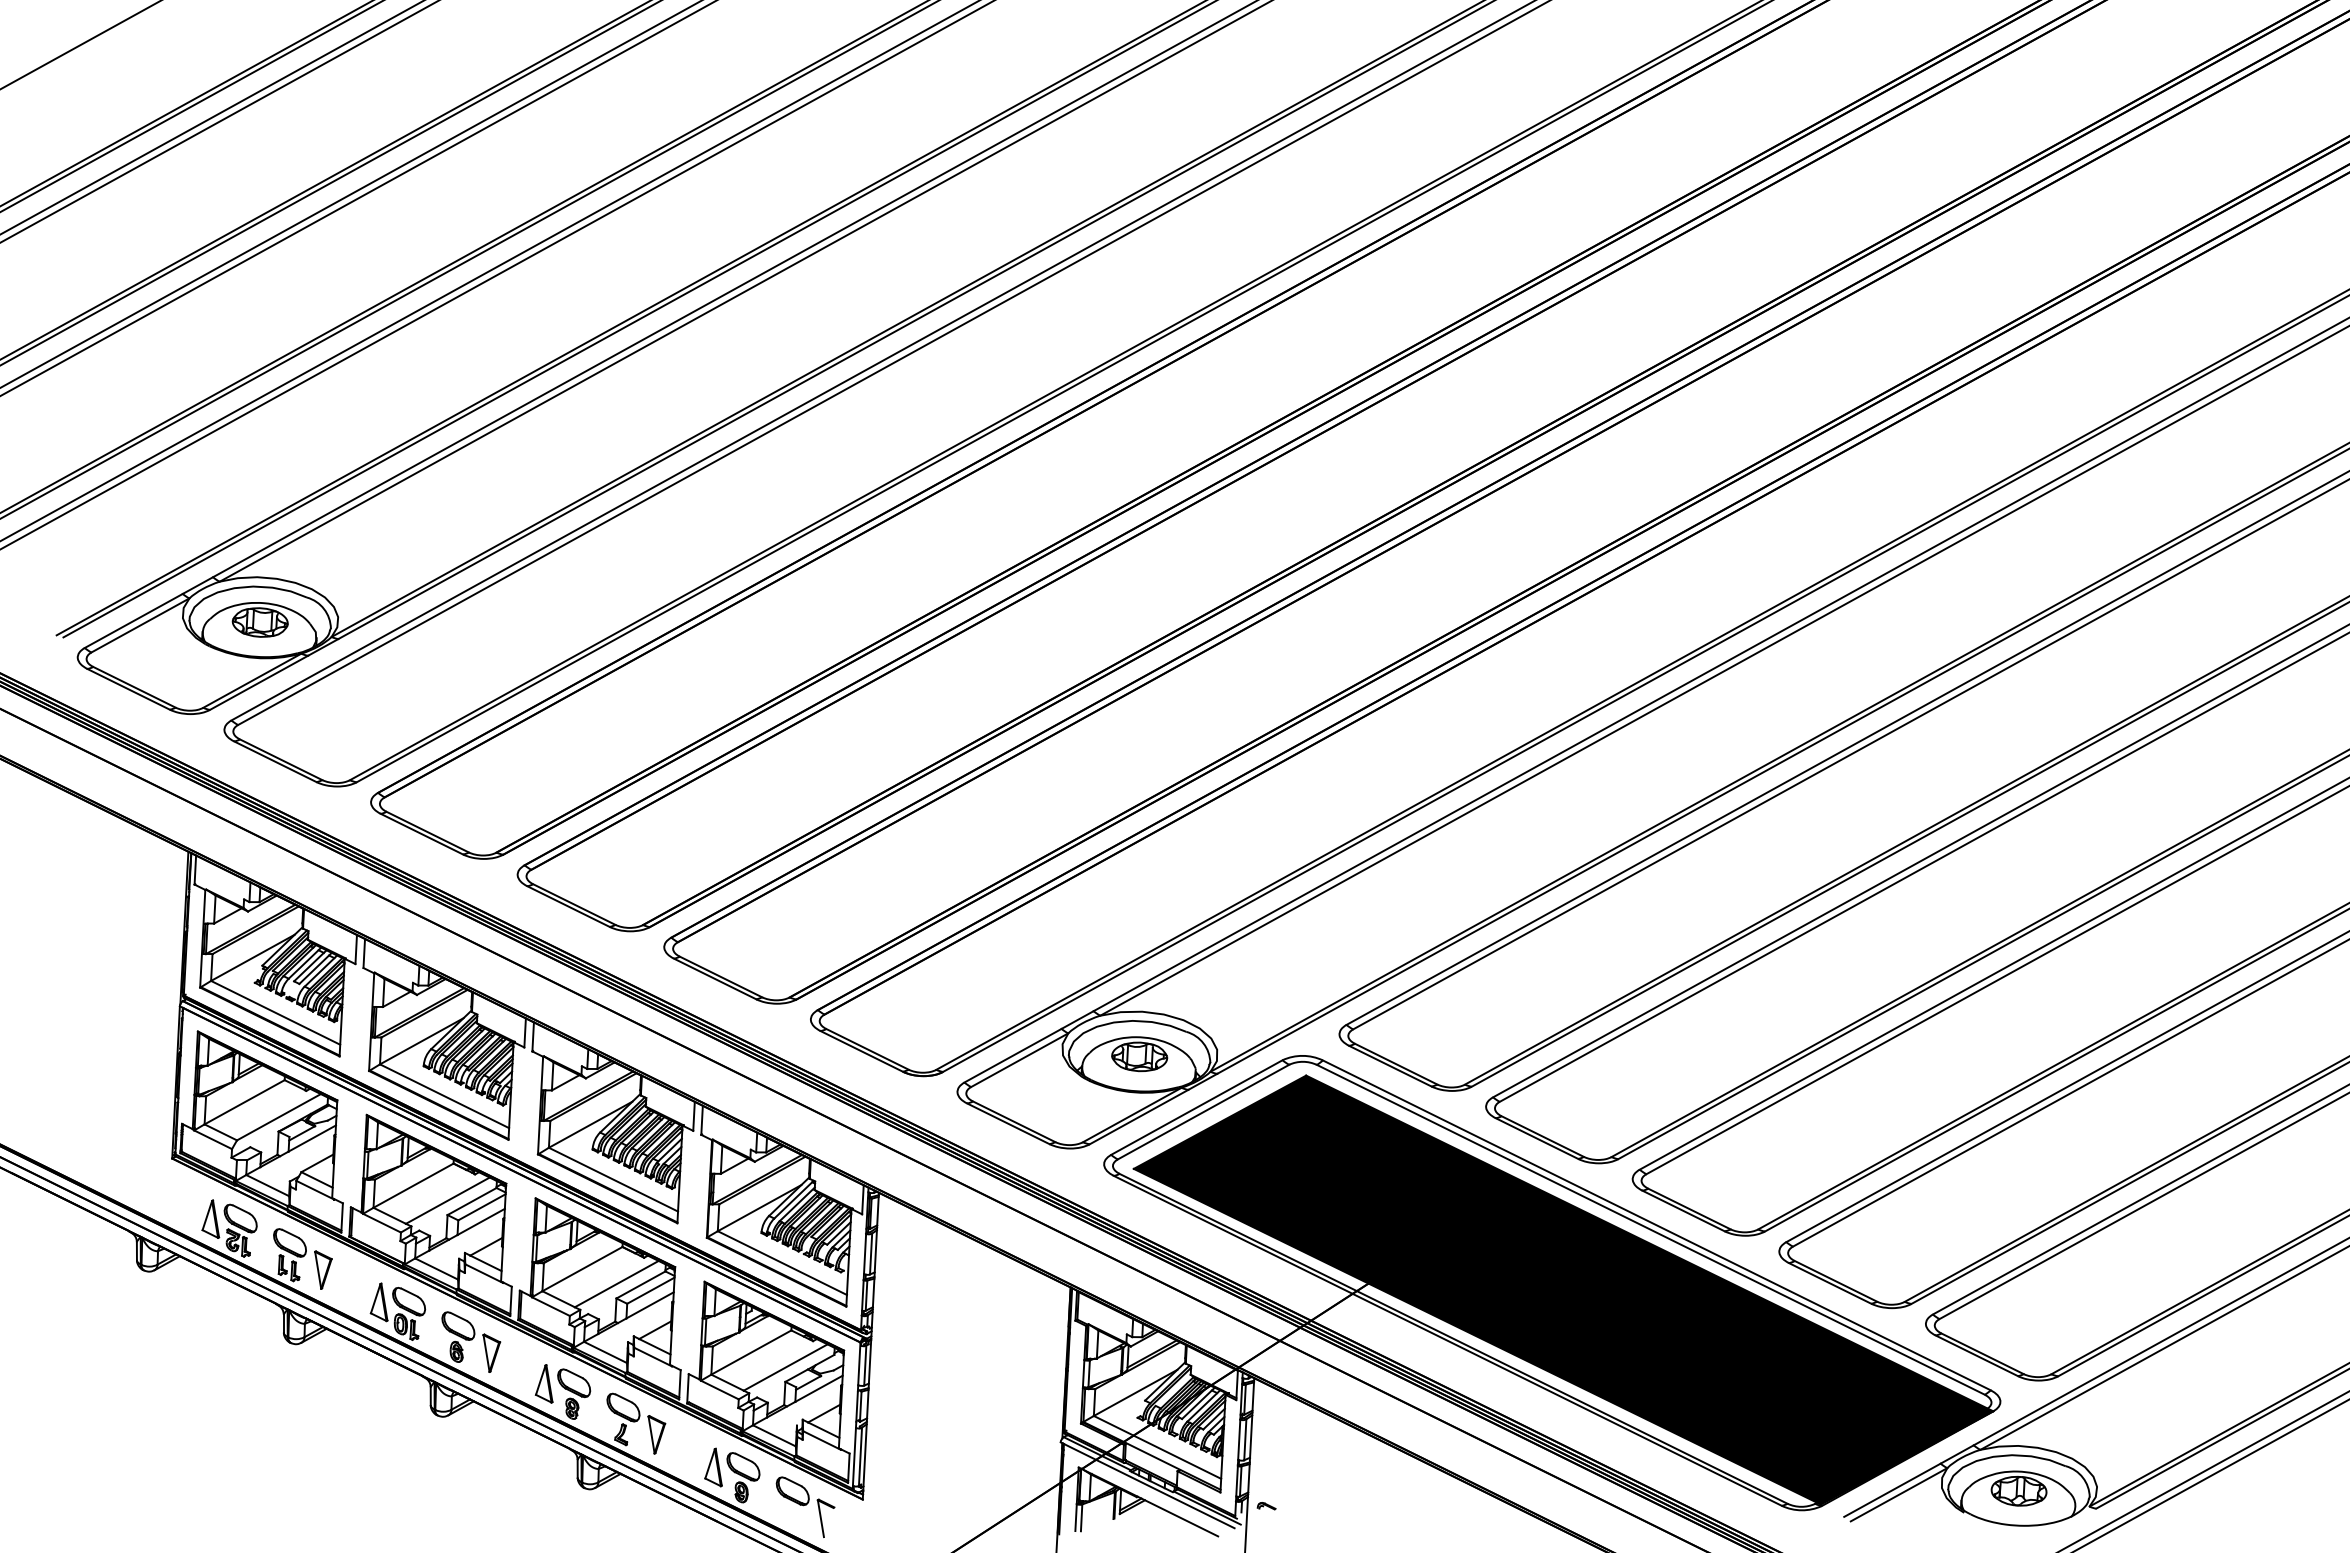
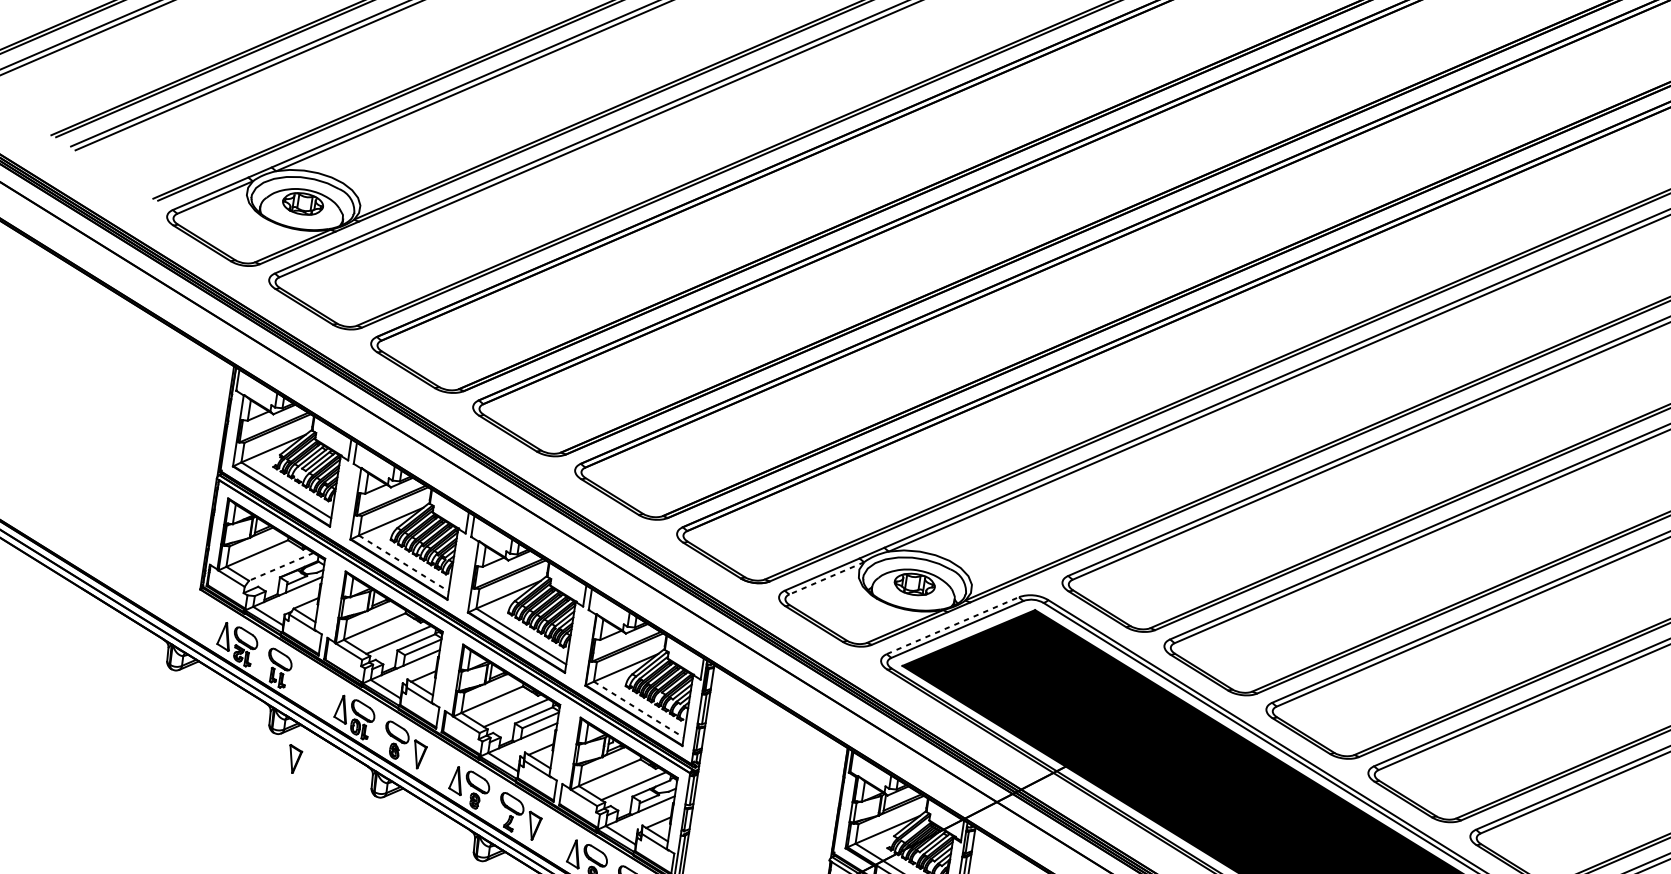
line: (1019, 1060) -> (826, 578), solid -> dashed
line: (445, 1096) -> (404, 563), solid -> dashed
line: (1196, 1107) -> (952, 625), solid -> dashed
line: (278, 1117) -> (280, 567), solid -> dashed
line: (782, 1263) -> (638, 709), solid -> dashed
part: (323, 1269) -> (295, 758), moved

